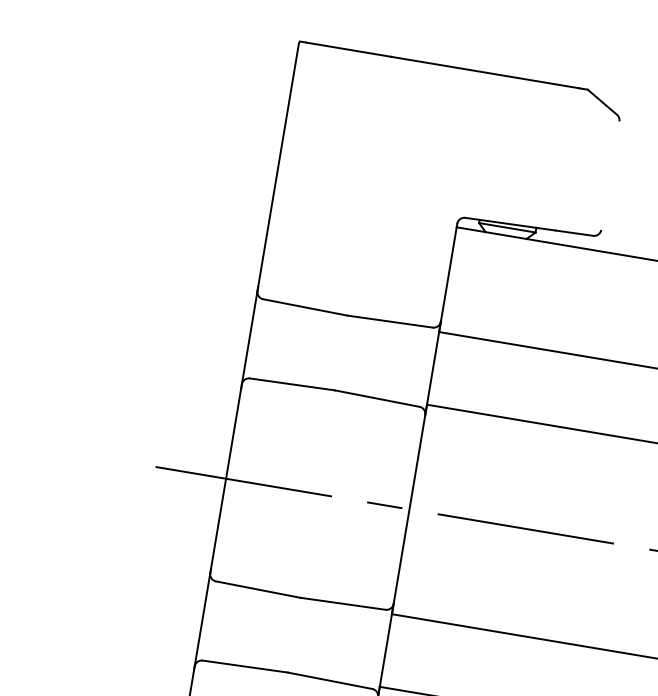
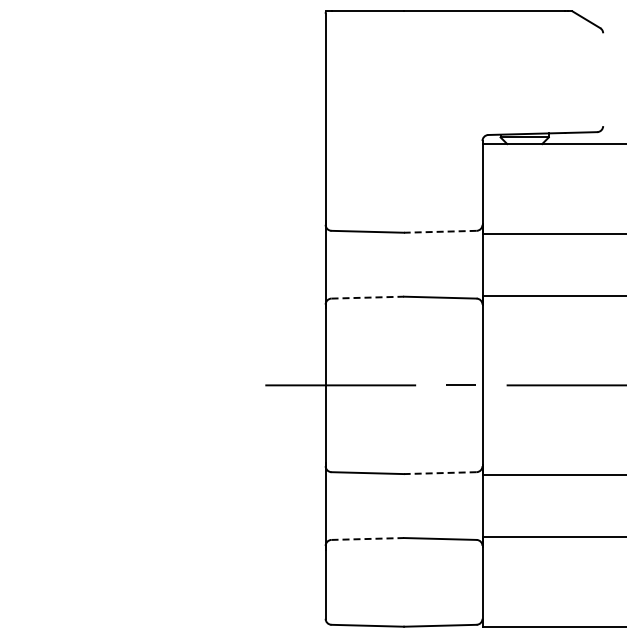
line: (389, 321) -> (439, 231), solid -> dashed
line: (293, 384) -> (368, 297), solid -> dashed
line: (341, 604) -> (439, 473), solid -> dashed
line: (246, 666) -> (368, 538), solid -> dashed

